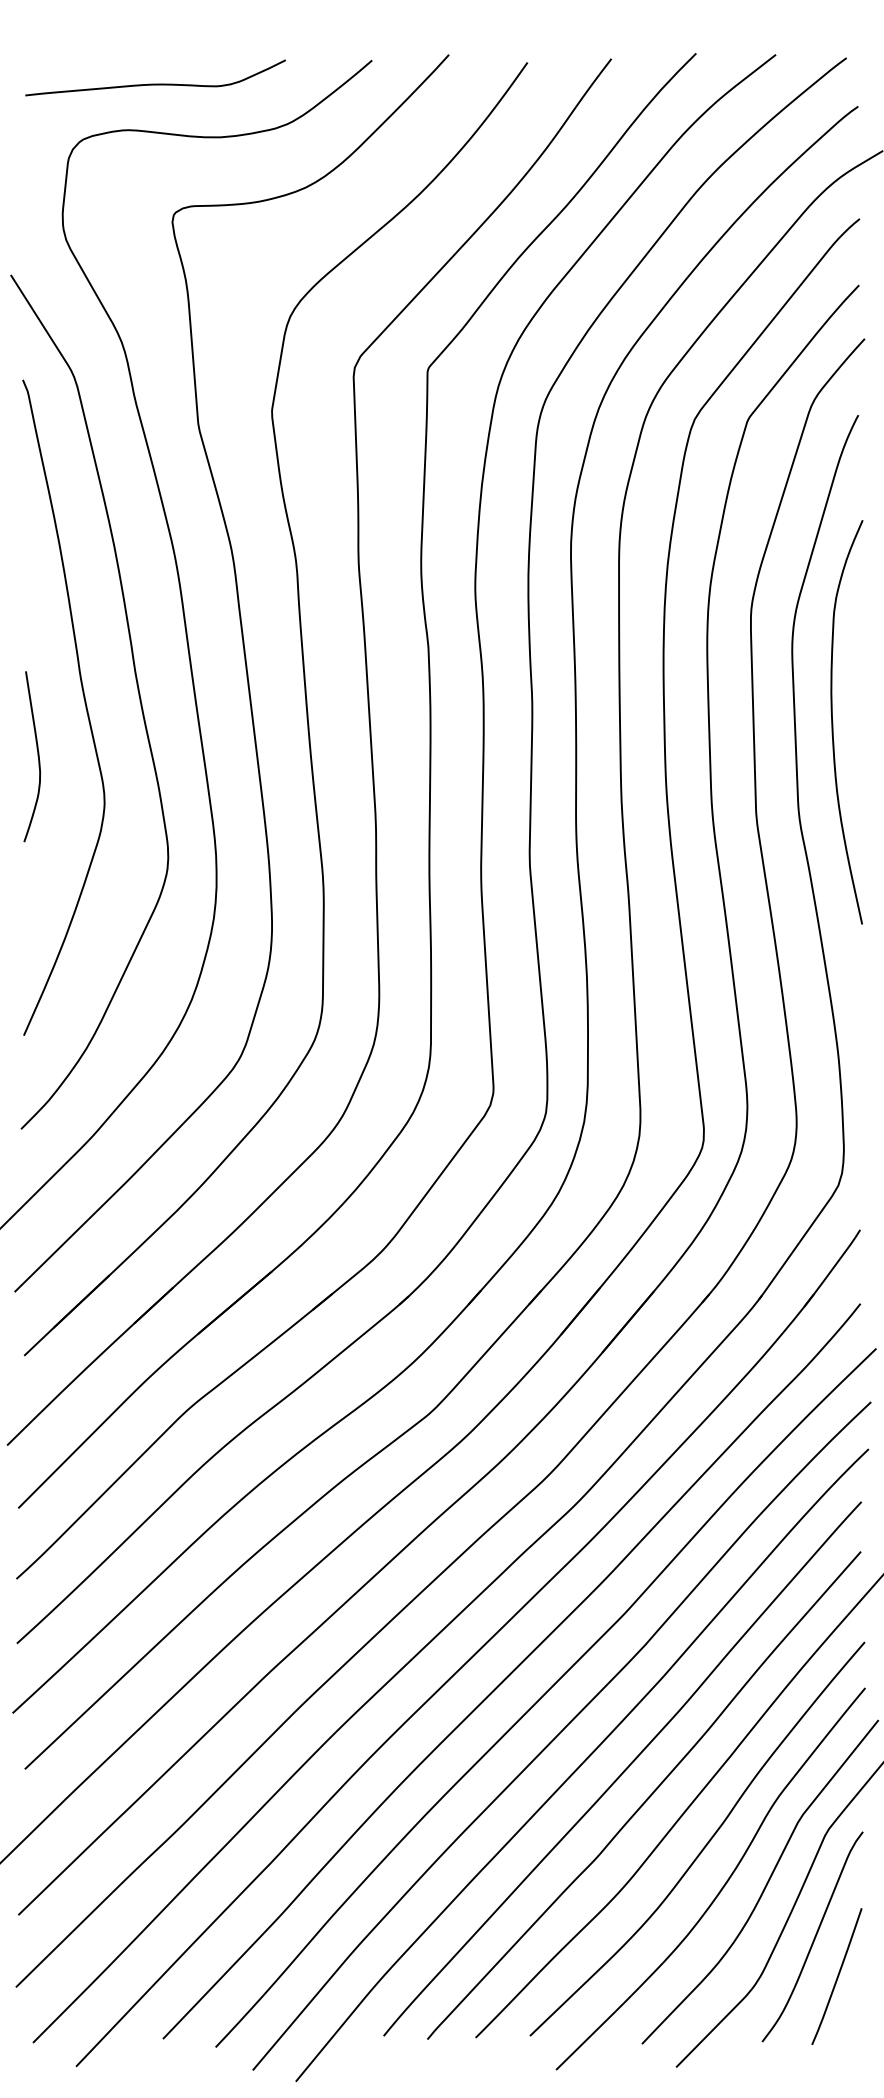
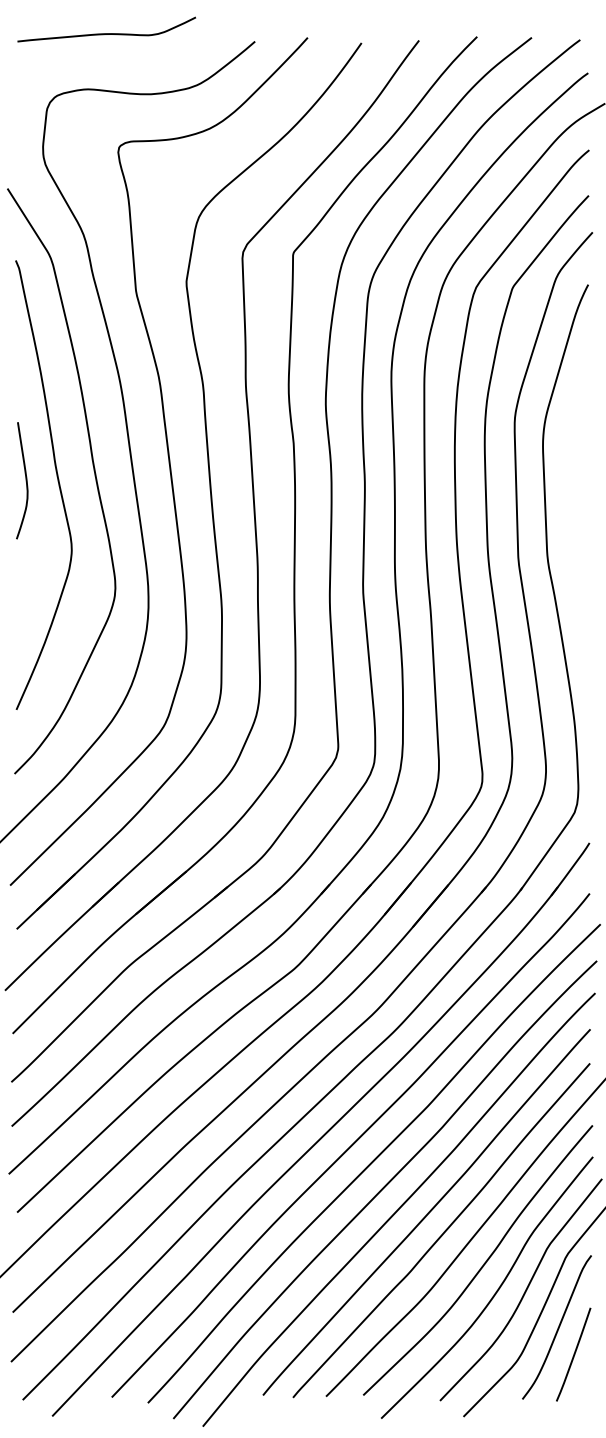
curve: (155, 83) -> (106, 33), moved
curve: (833, 721) -> (571, 494), removed
curve: (37, 756) -> (25, 480), moved

